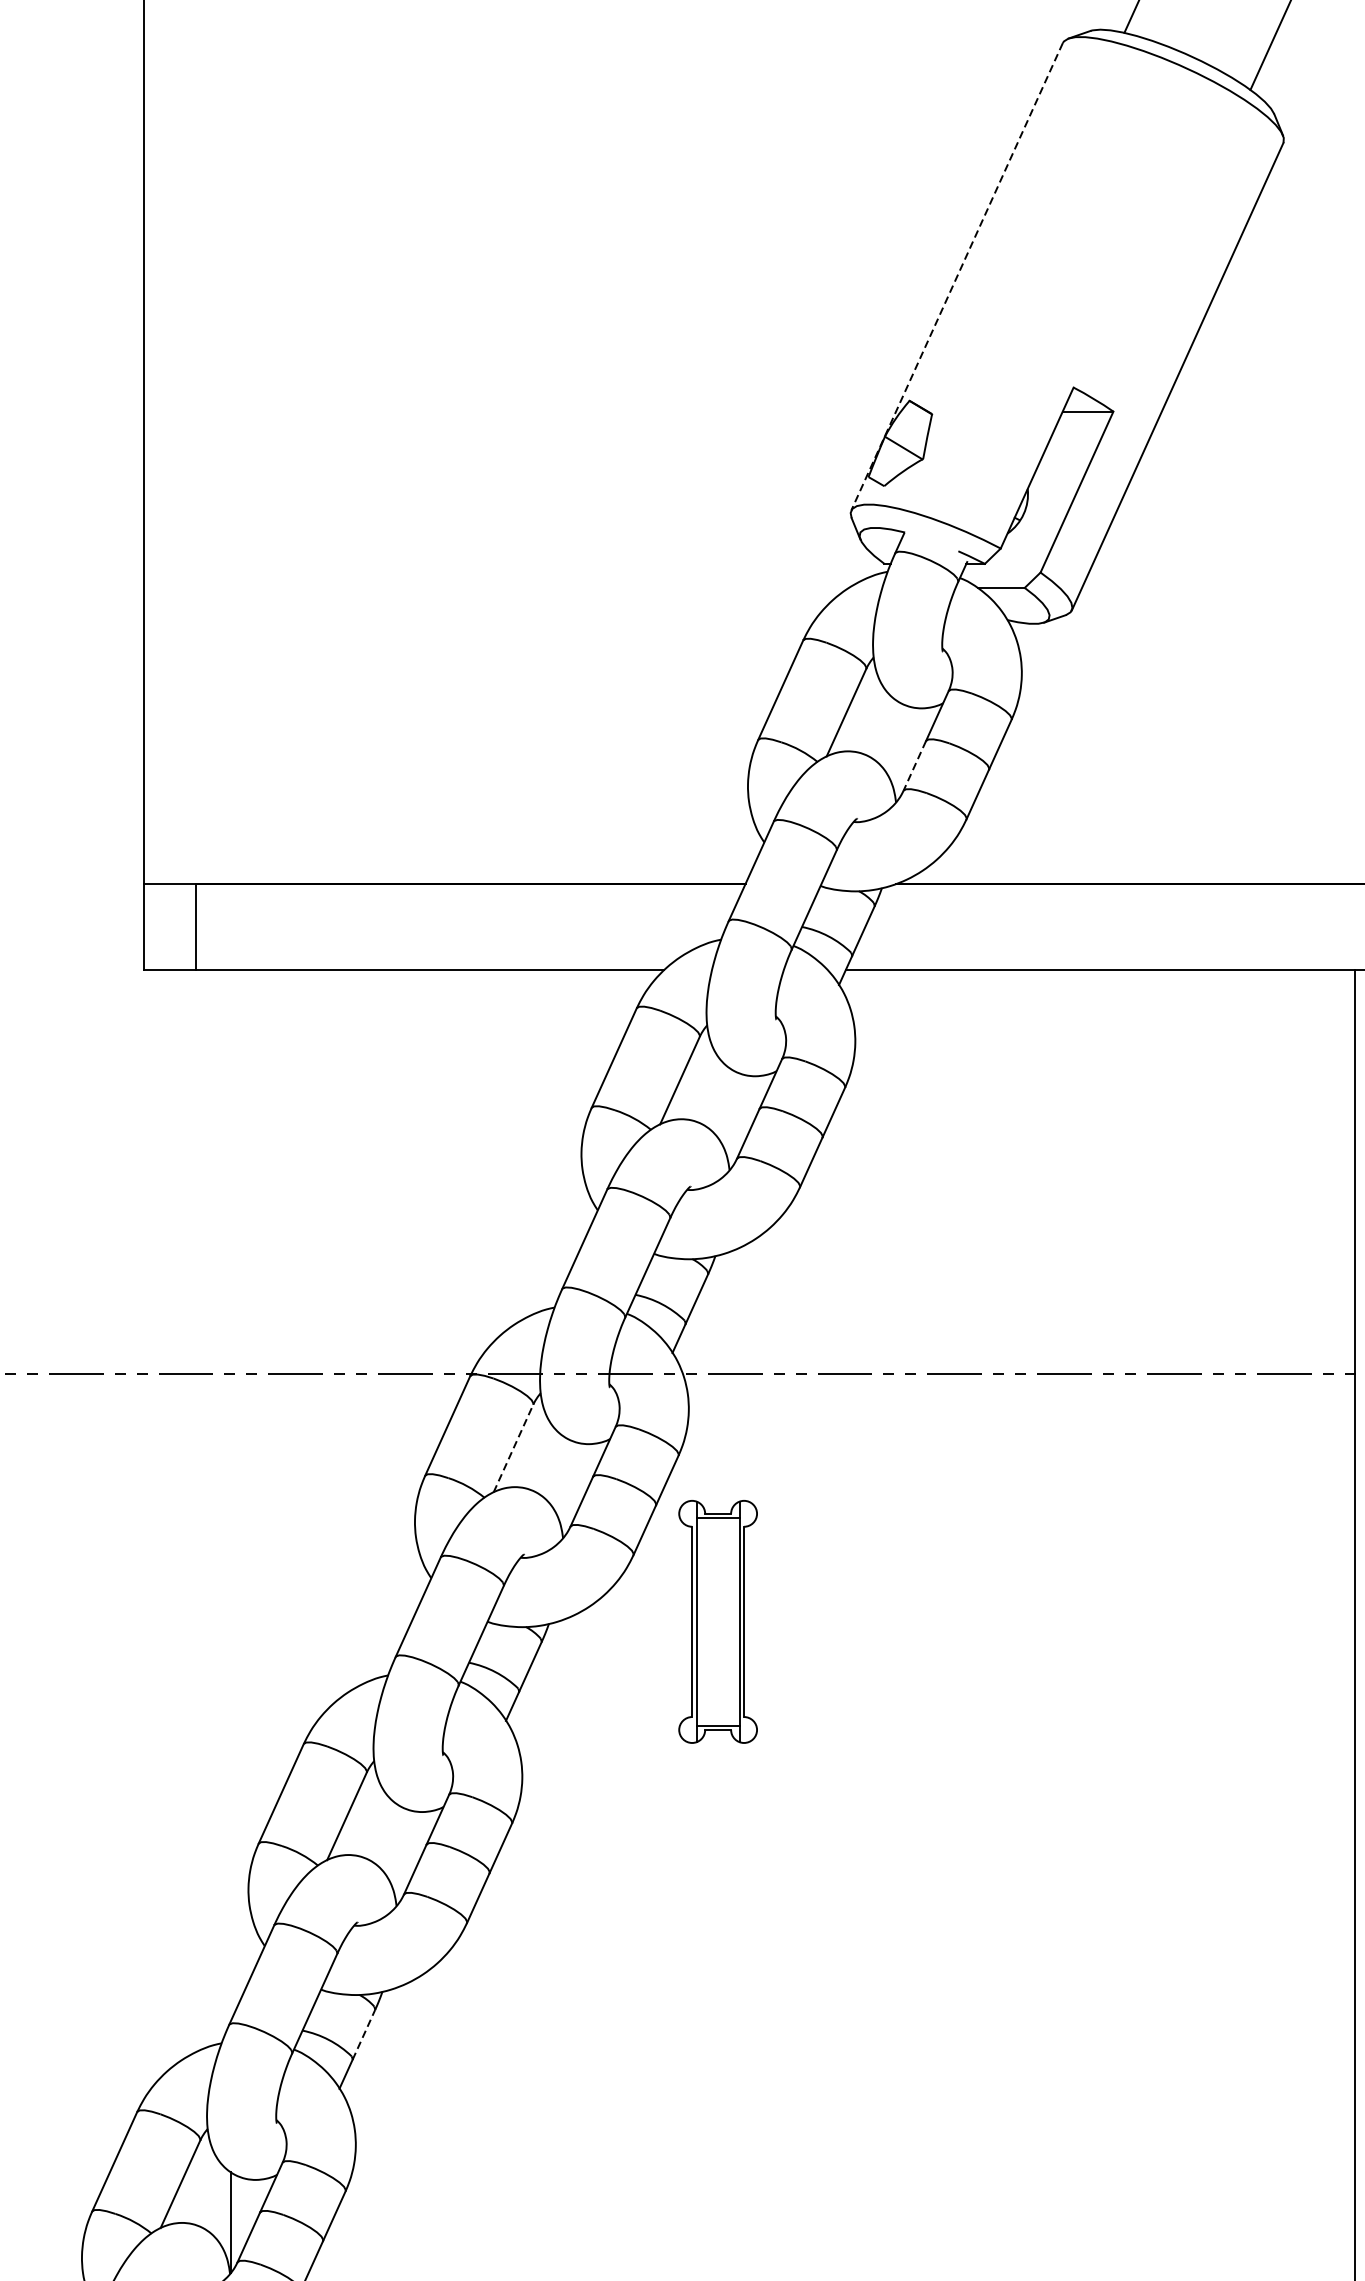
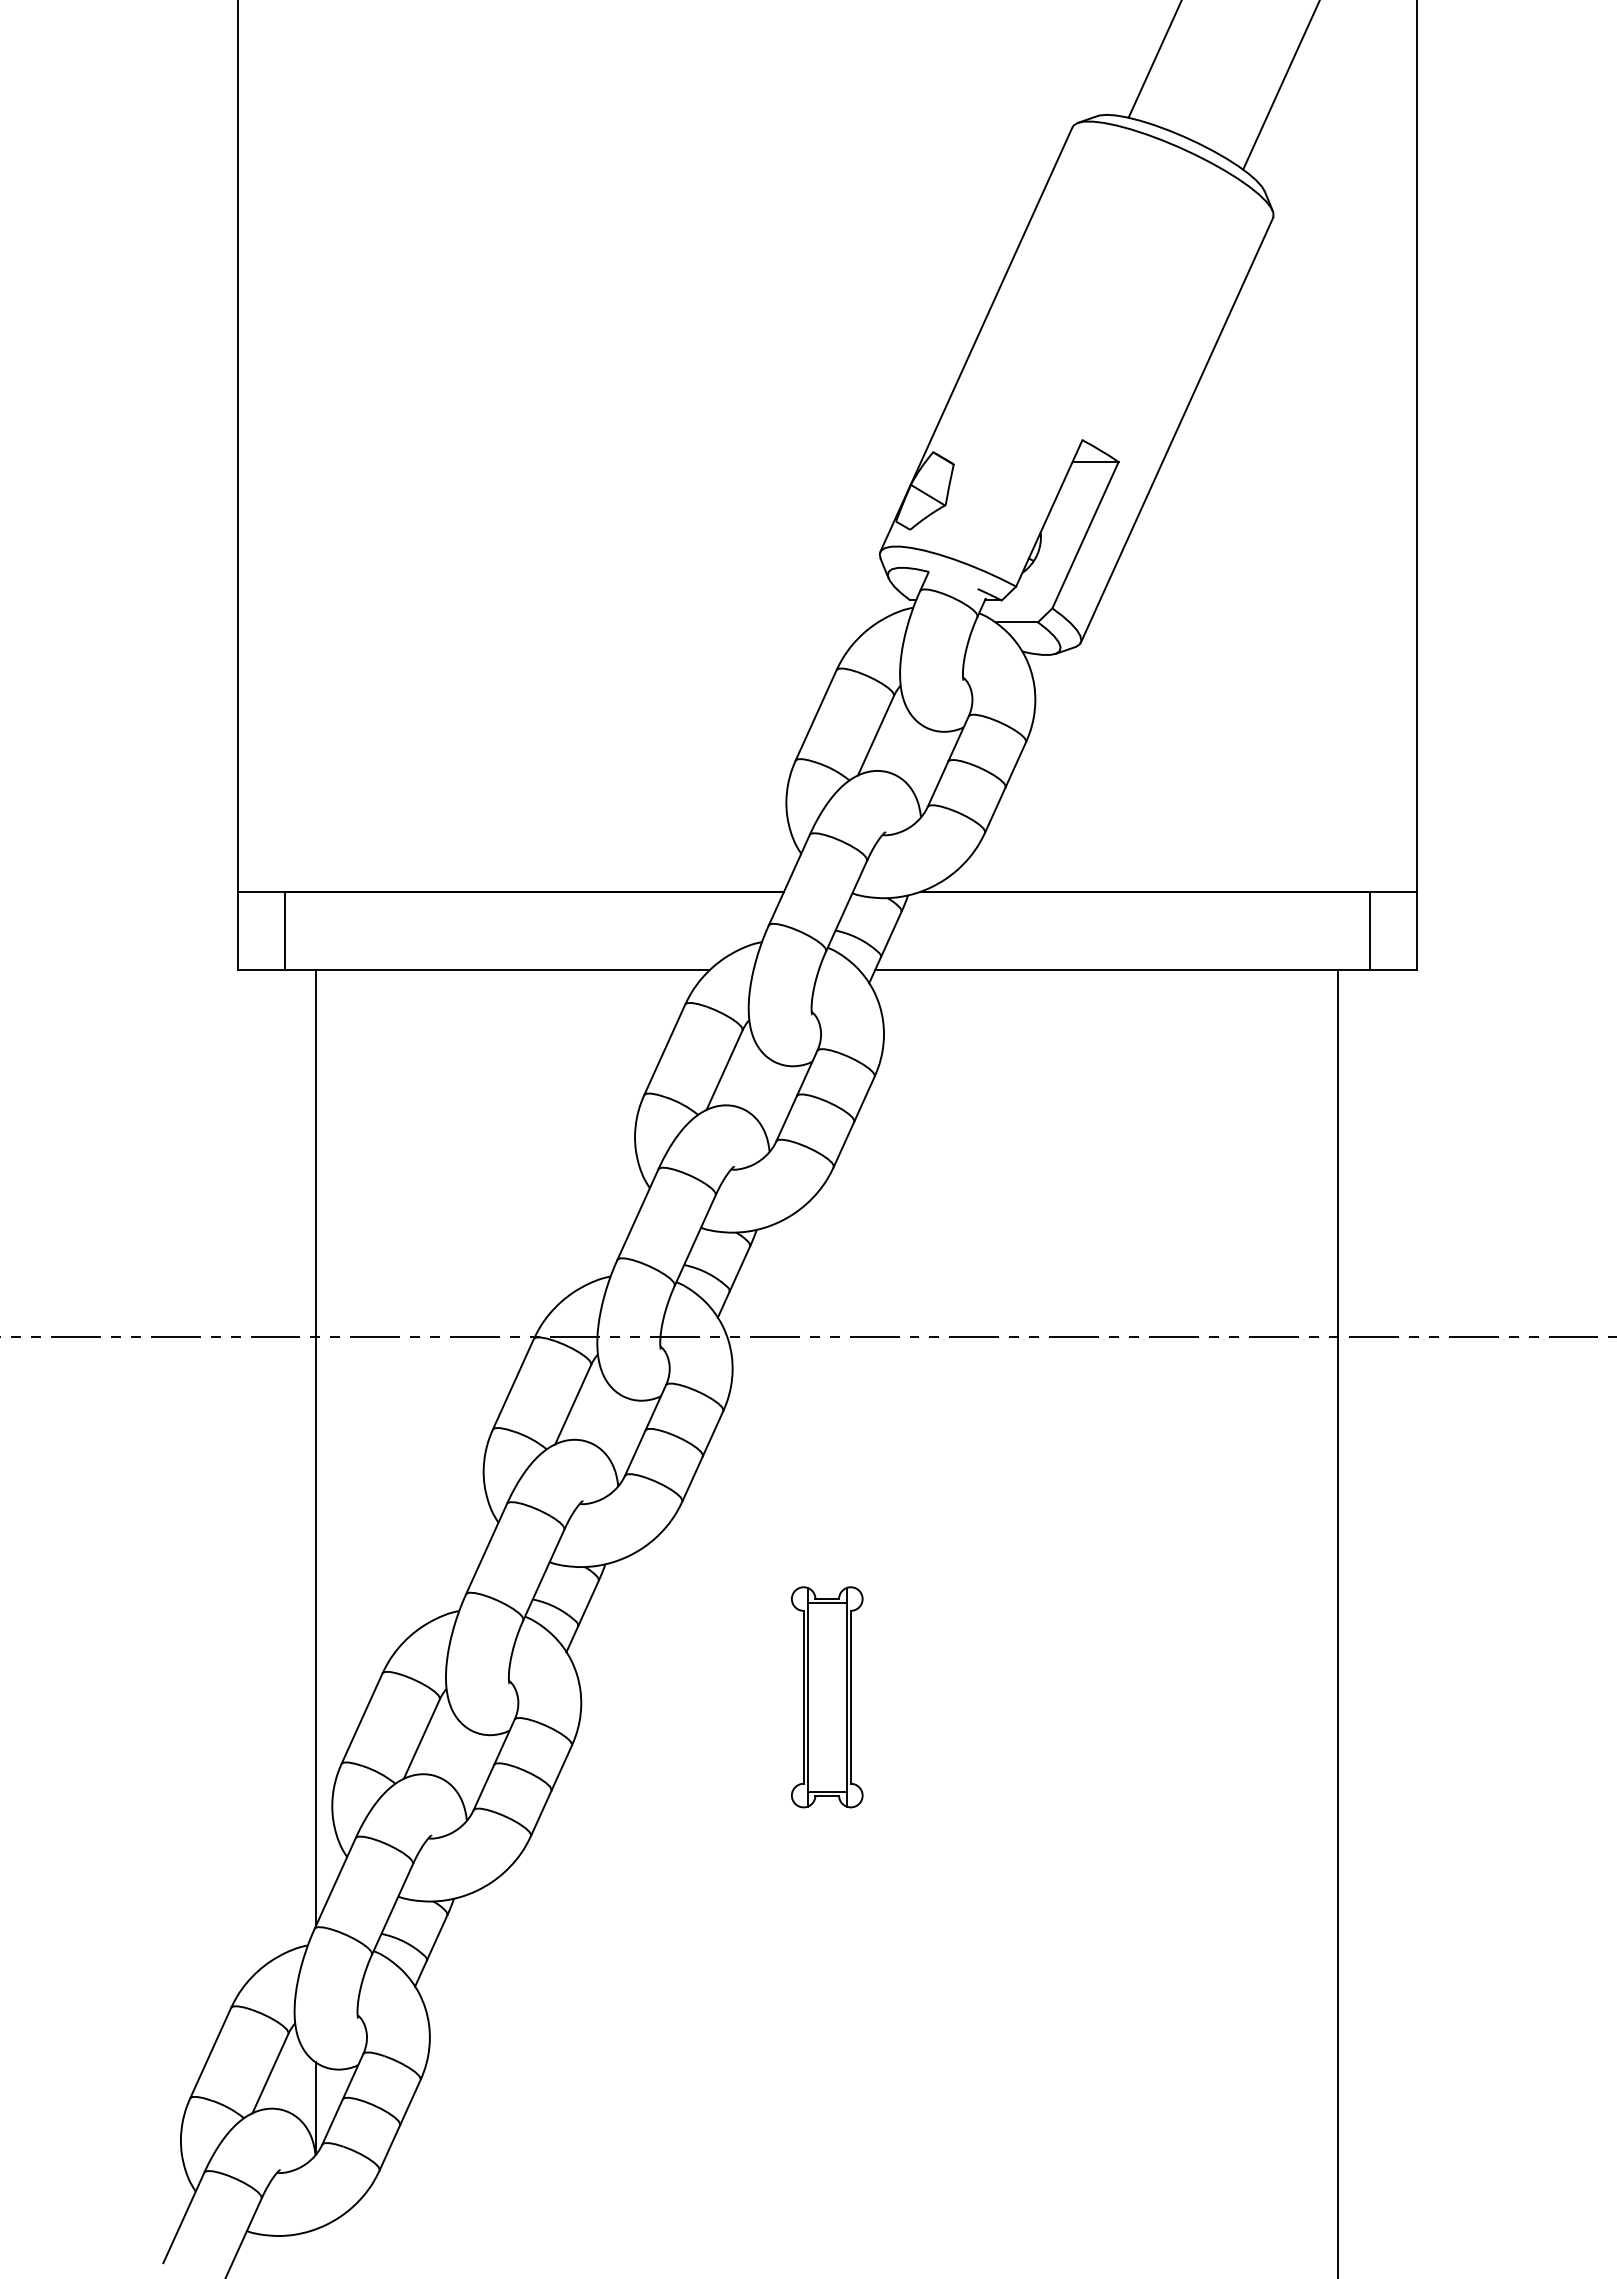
line: (957, 277) -> (976, 340), dashed -> solid
line: (915, 766) -> (938, 784), dashed -> solid
line: (513, 1448) -> (573, 1404), dashed -> solid
line: (231, 1495) -> (316, 1447), added
part: (718, 1622) -> (827, 1697), moved
line: (364, 2034) -> (437, 1937), dashed -> solid

